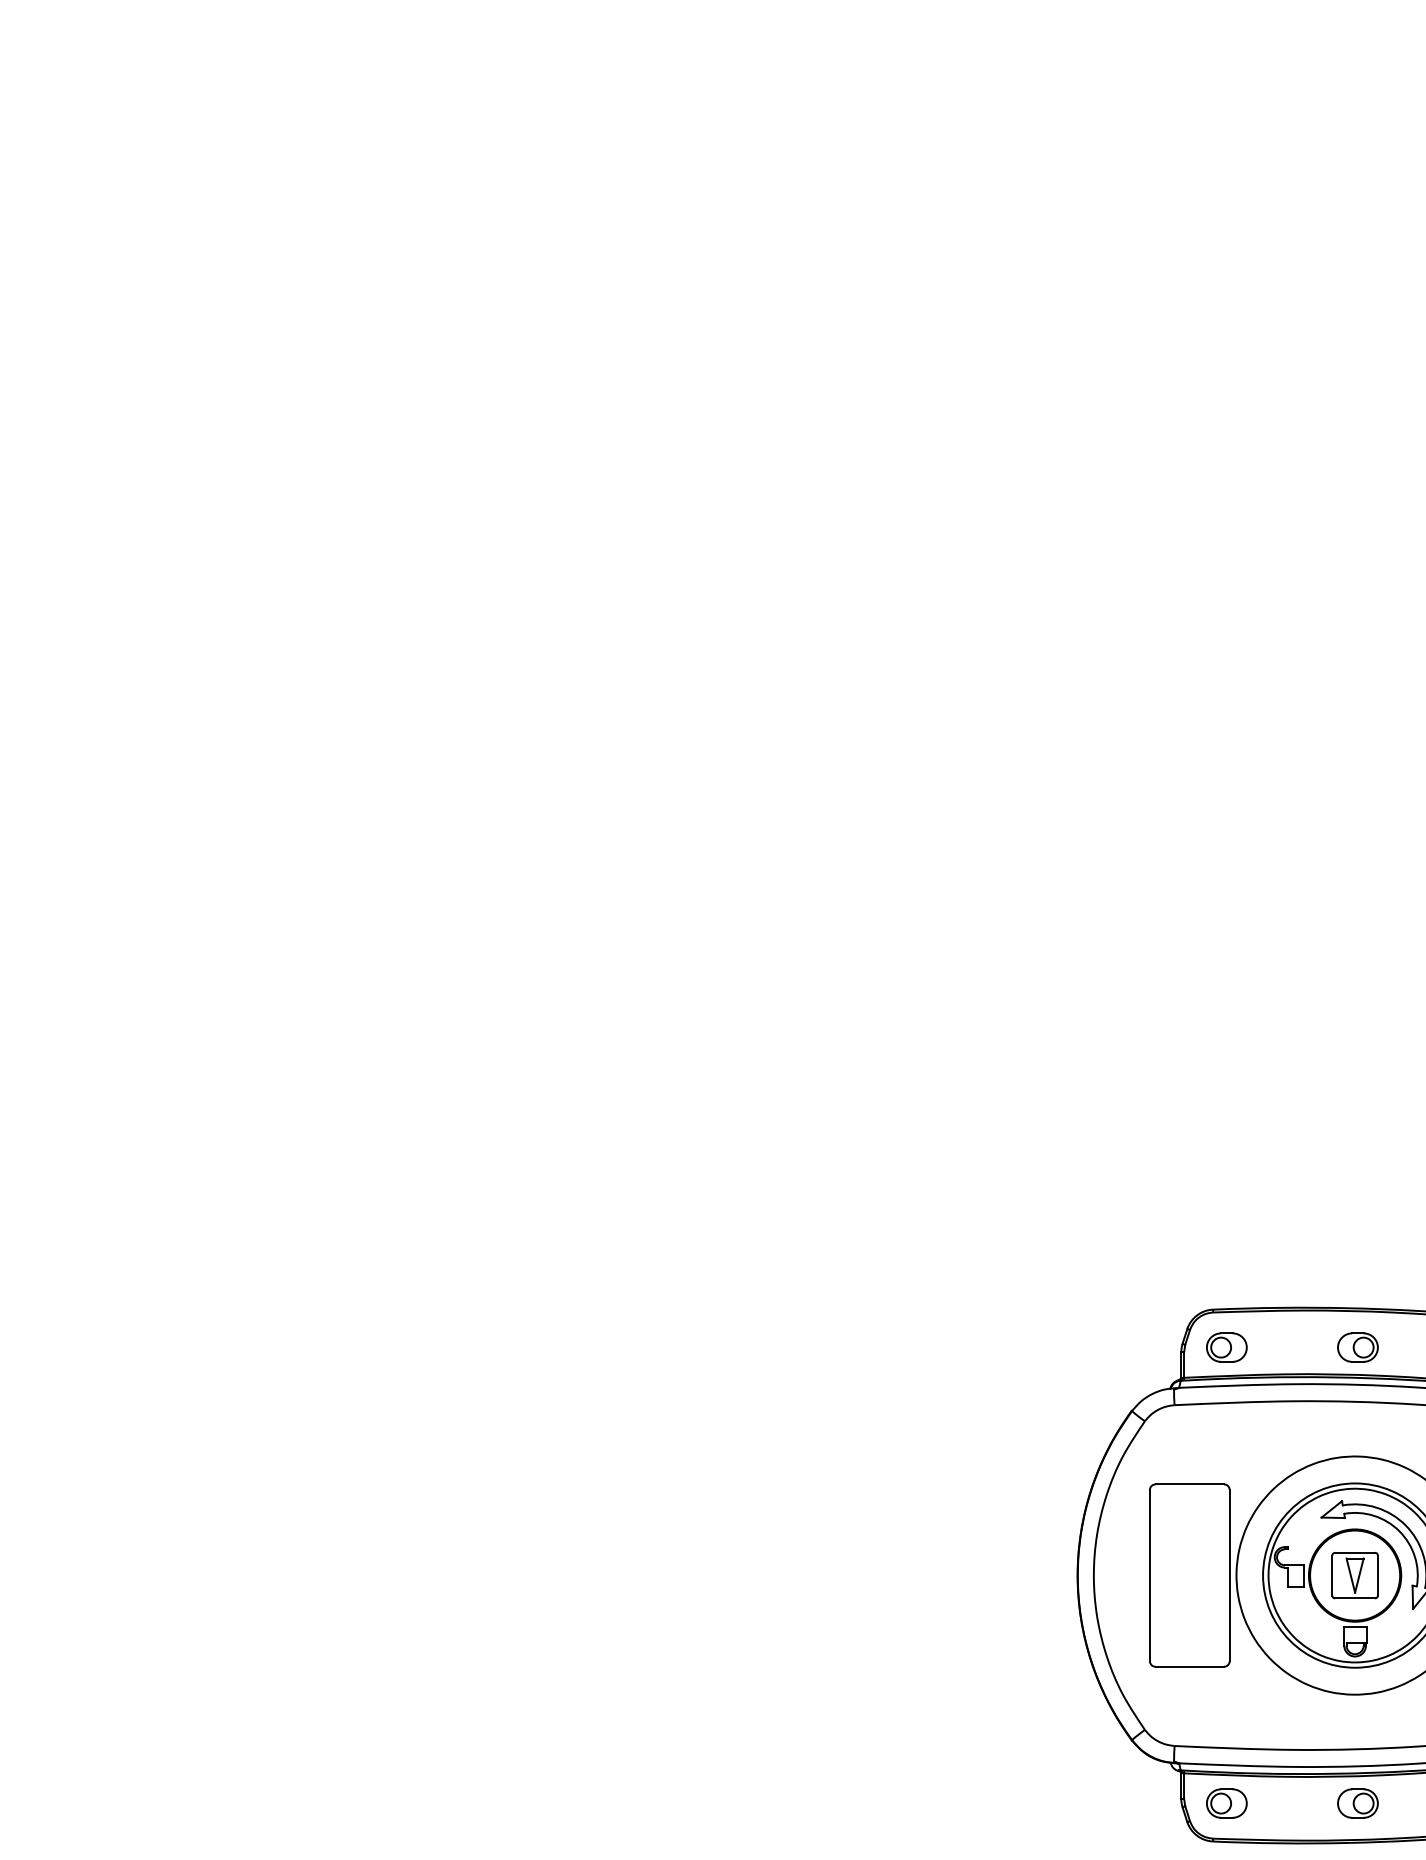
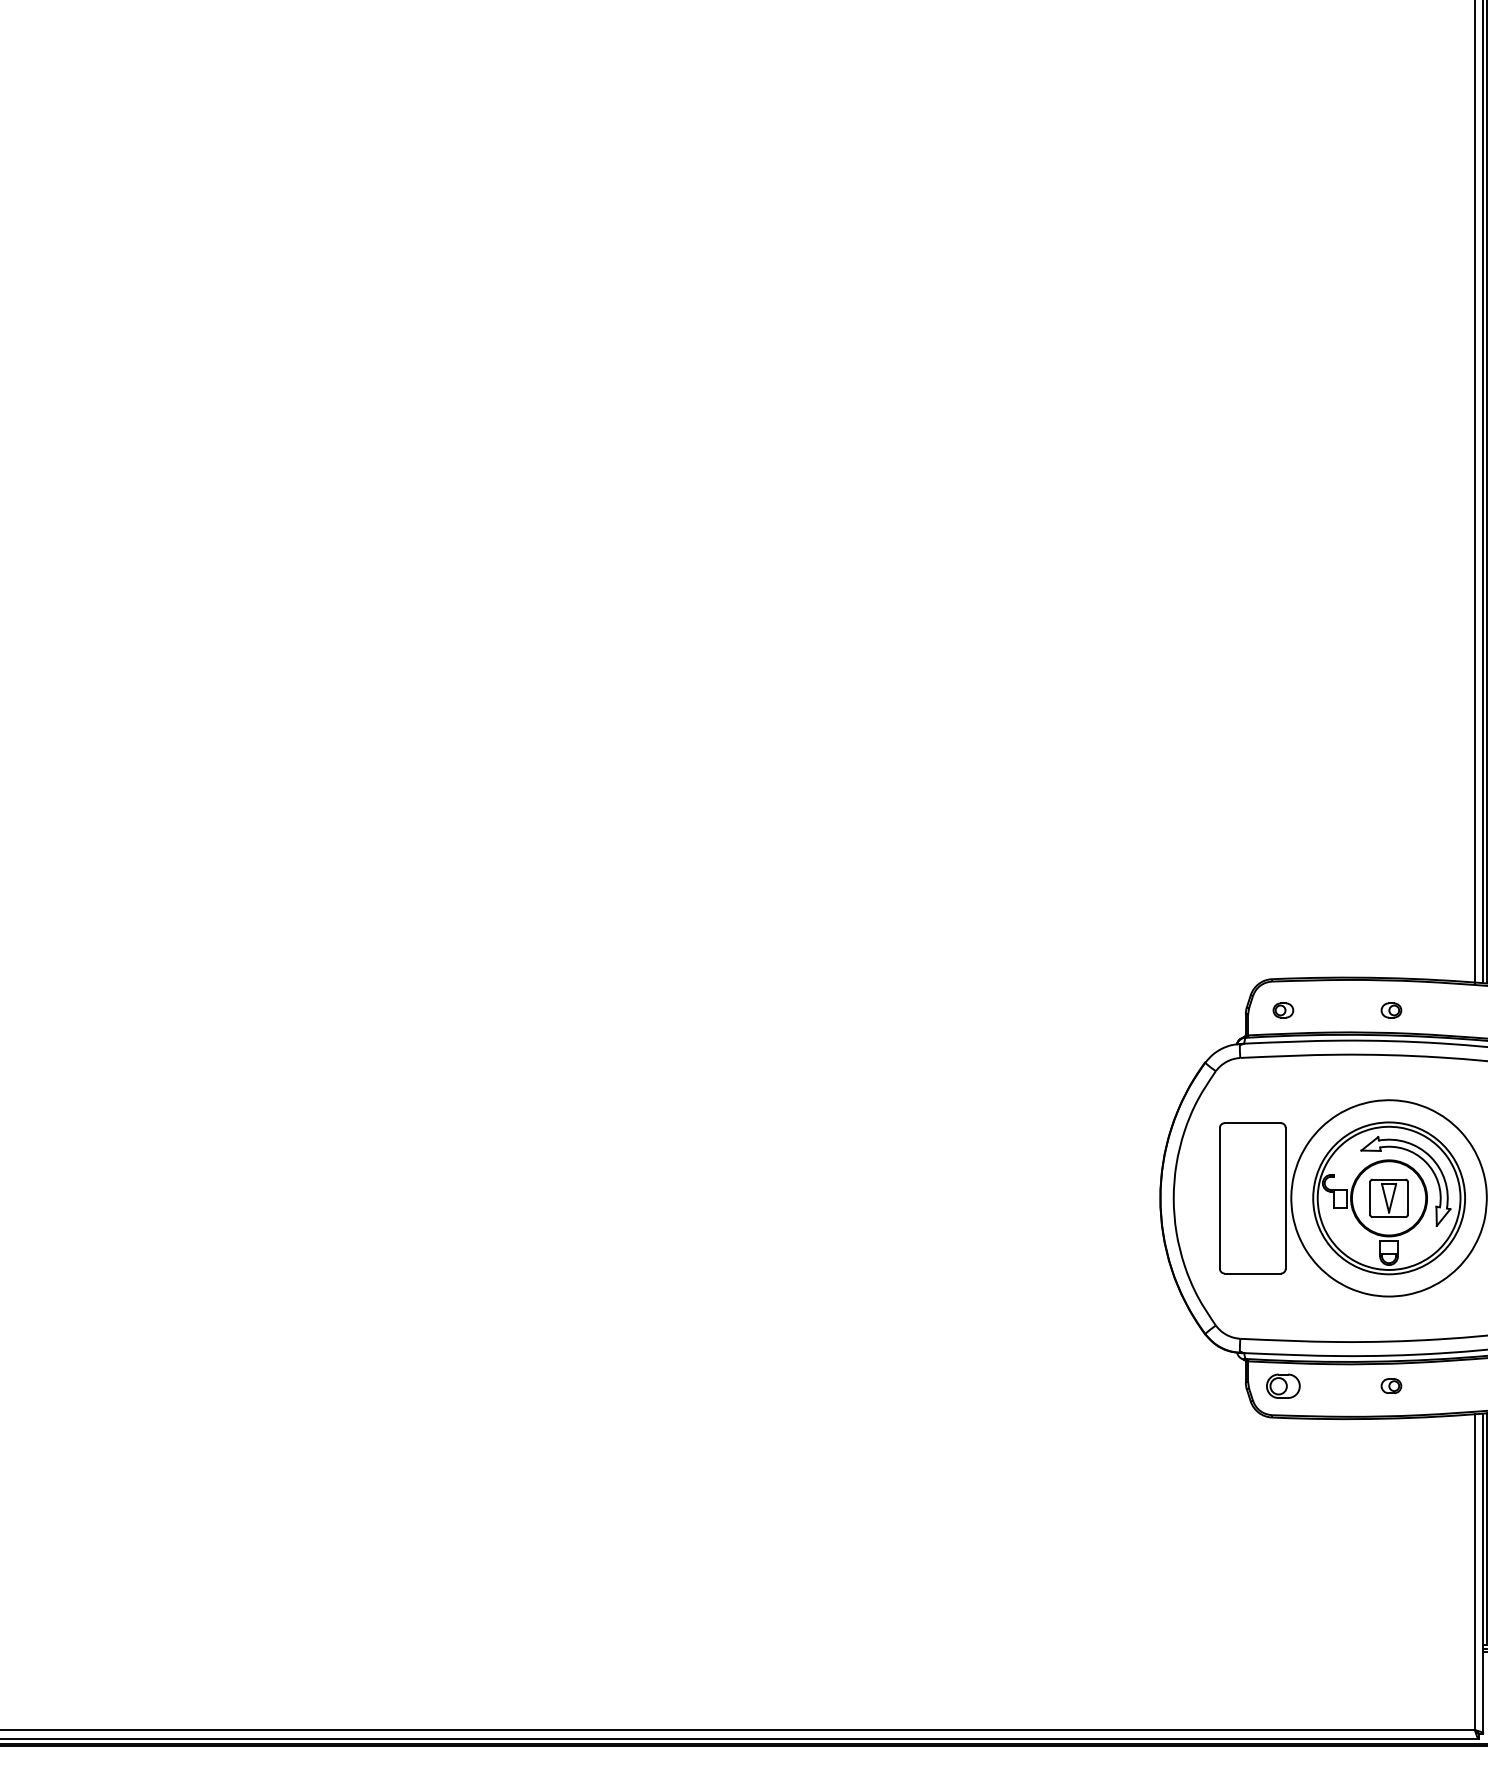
part: (1227, 1347) -> (1283, 1010), size x0.6
part: (1358, 1347) -> (1391, 1010), size x0.6
part: (1358, 1802) -> (1391, 1385), size x0.6

